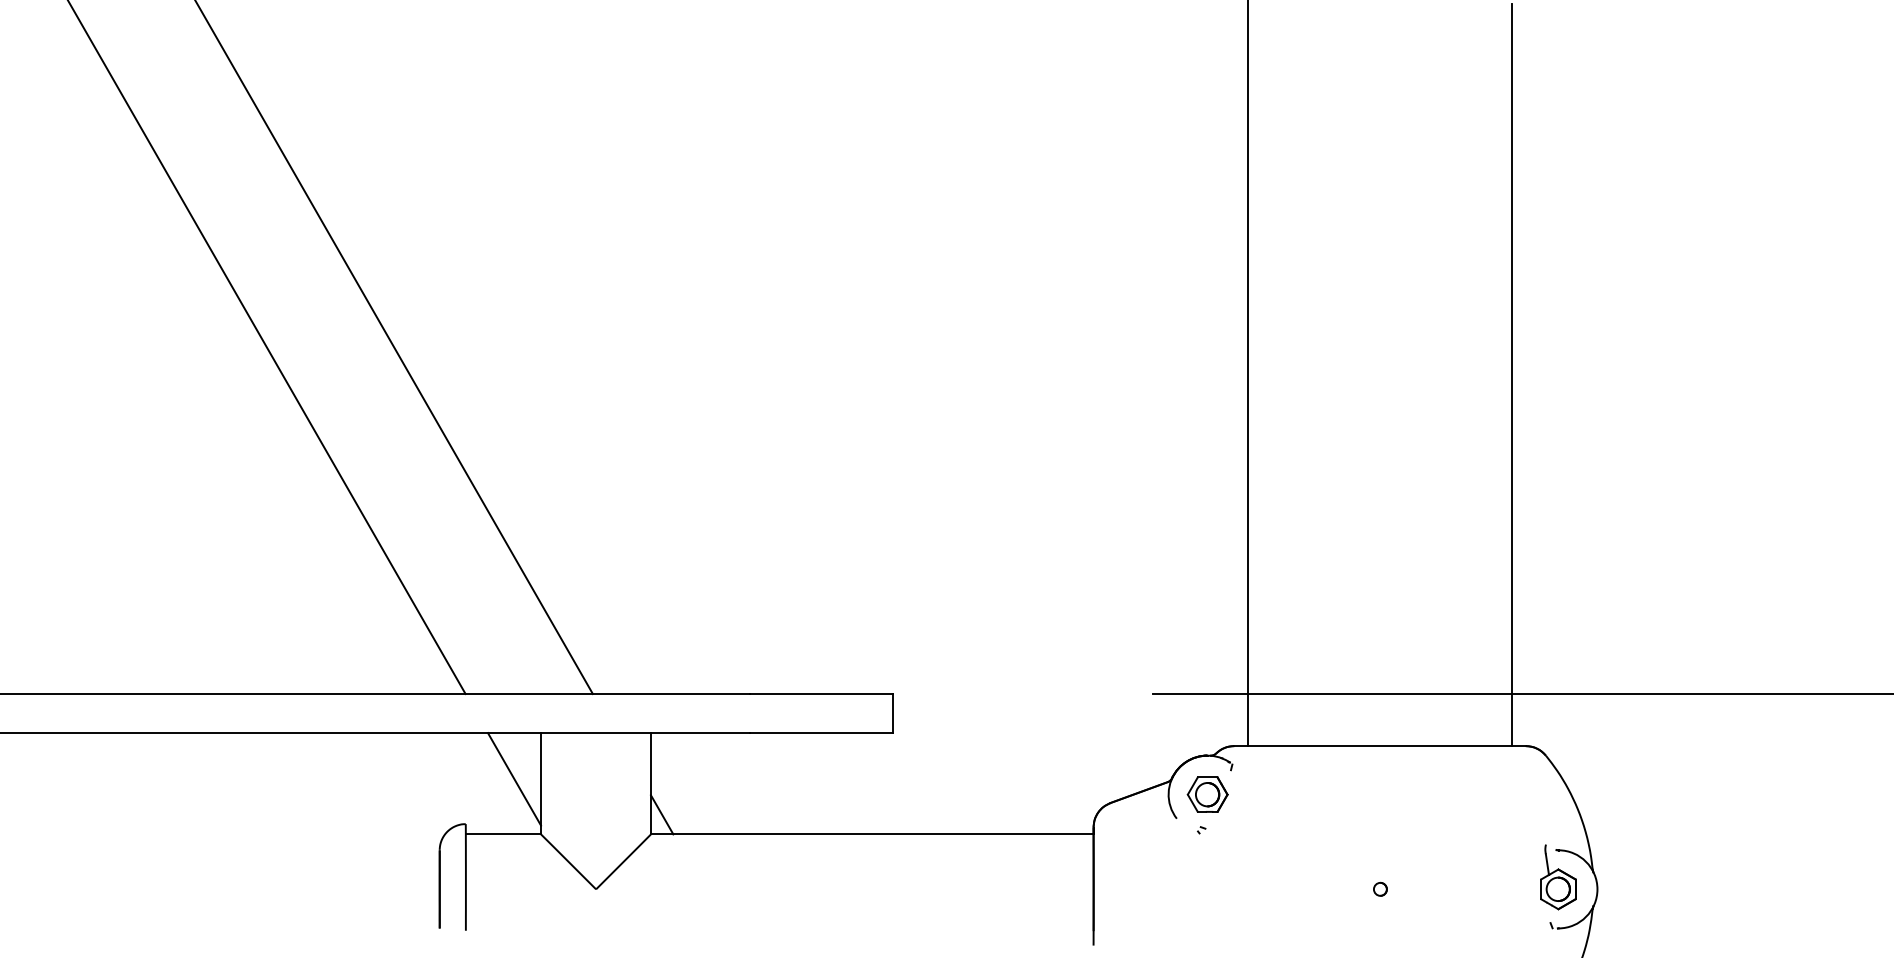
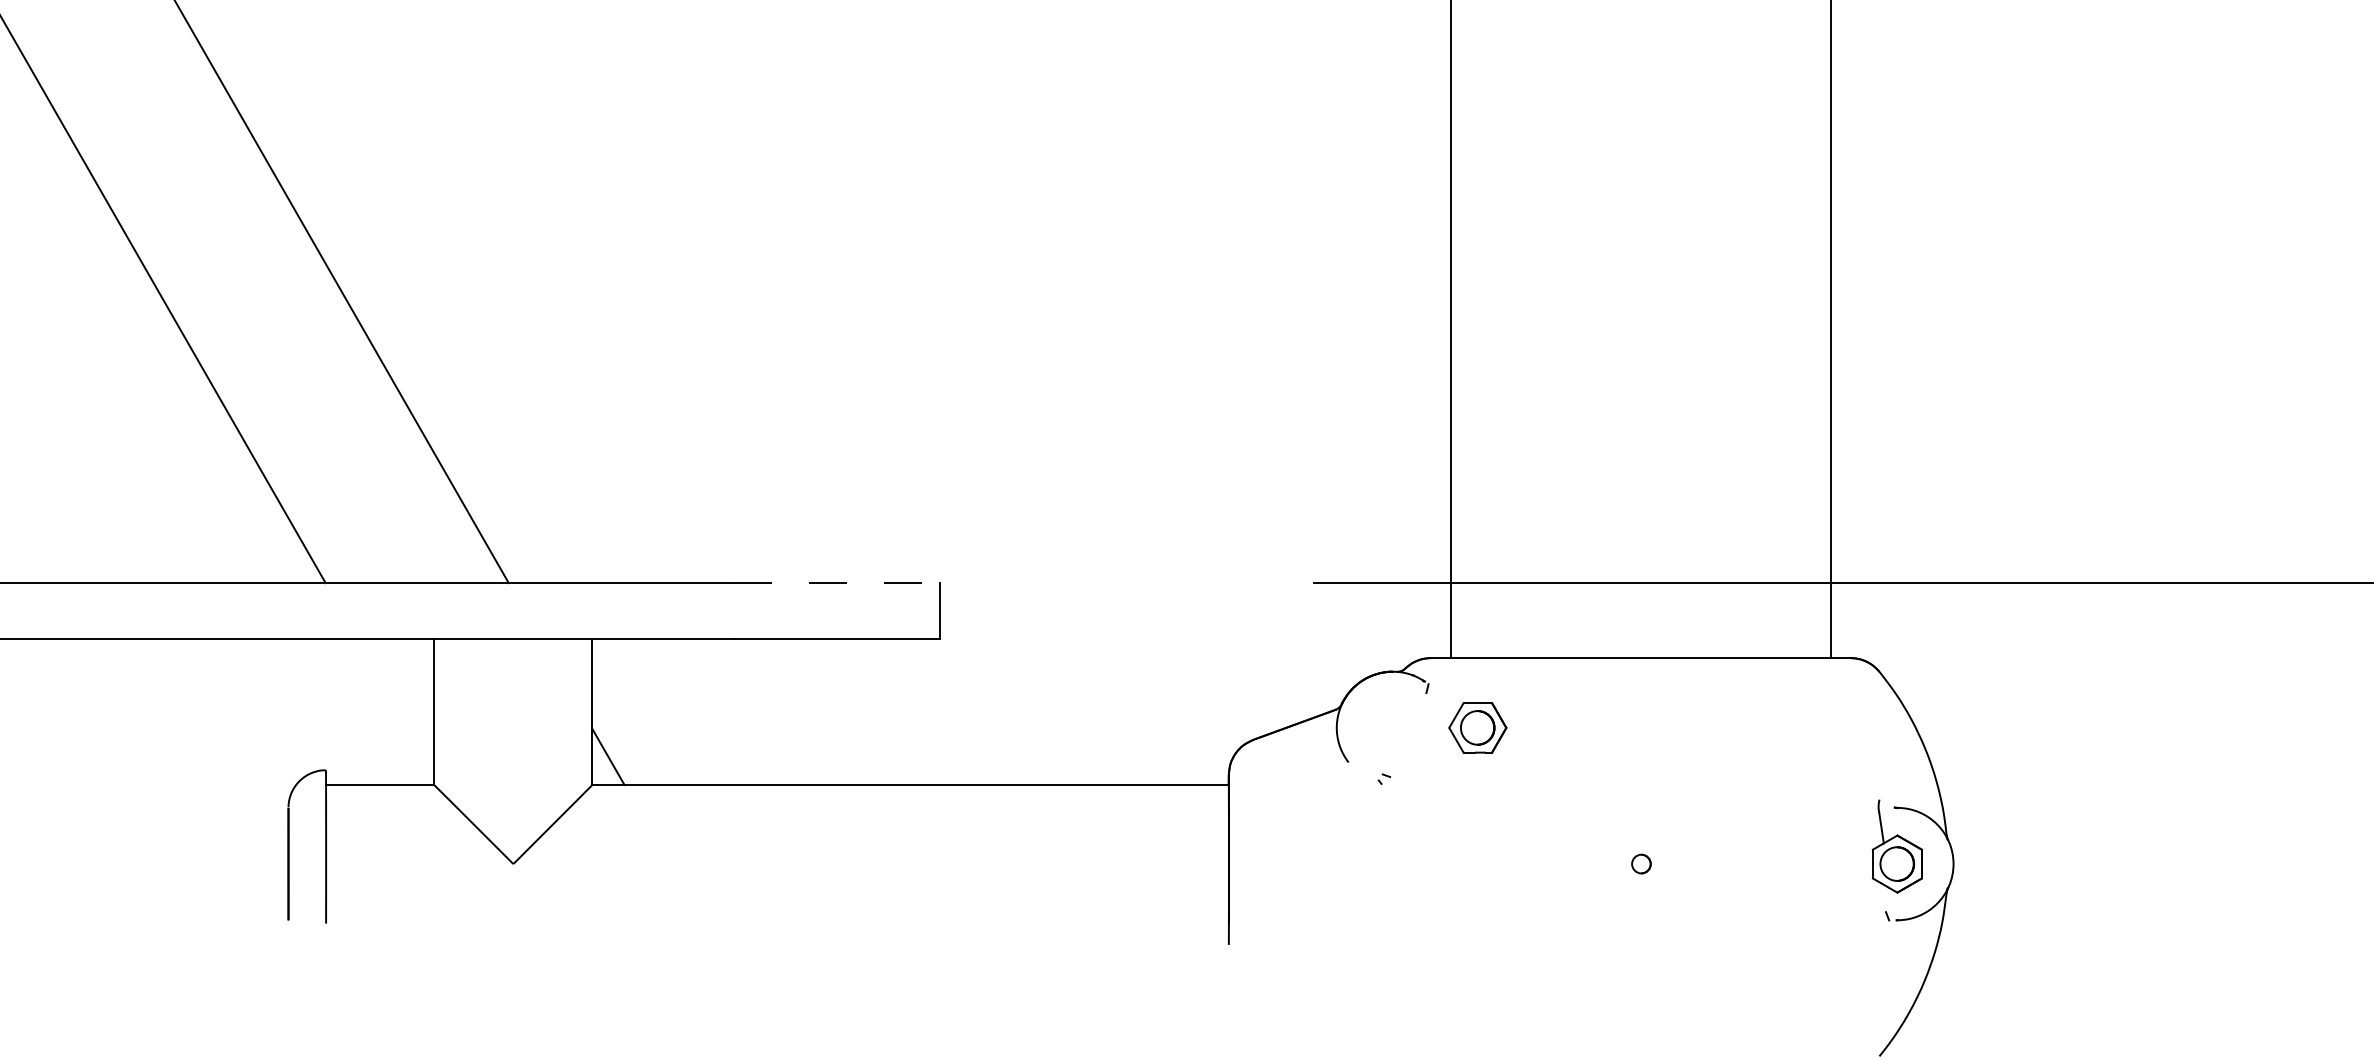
line: (821, 694) -> (837, 583), solid -> dashed
line: (514, 779) -> (396, 706), removed
part: (1207, 794) -> (1477, 727), moved

